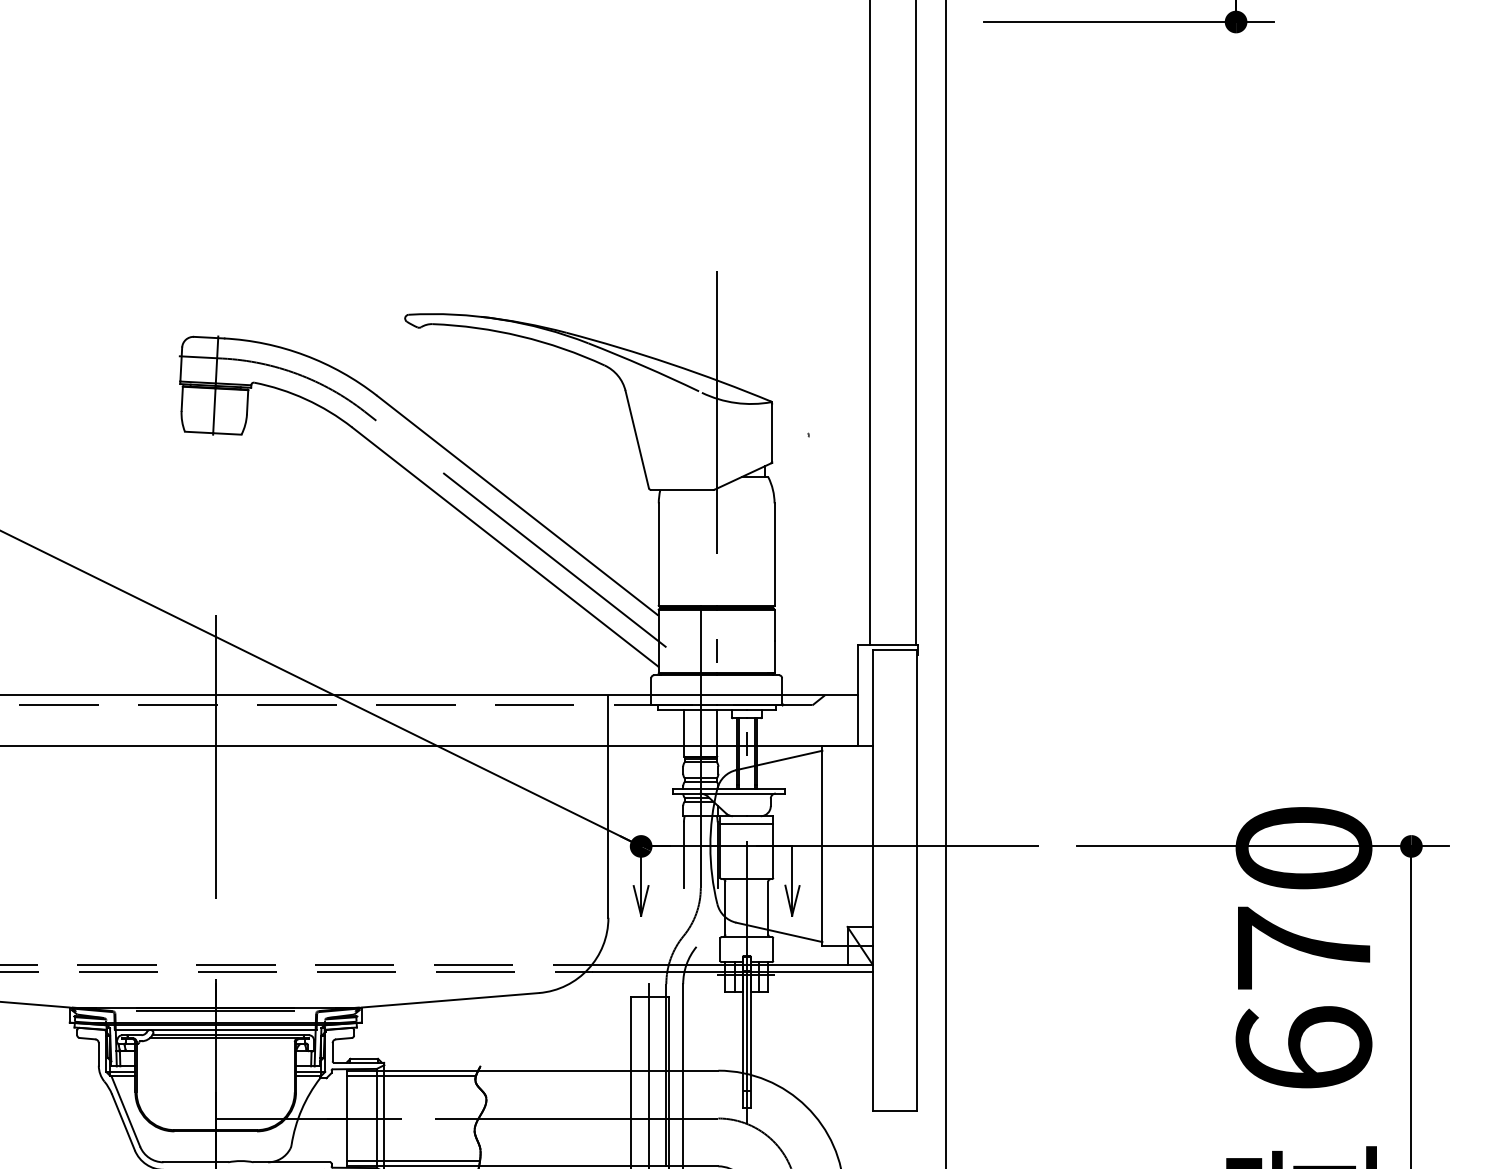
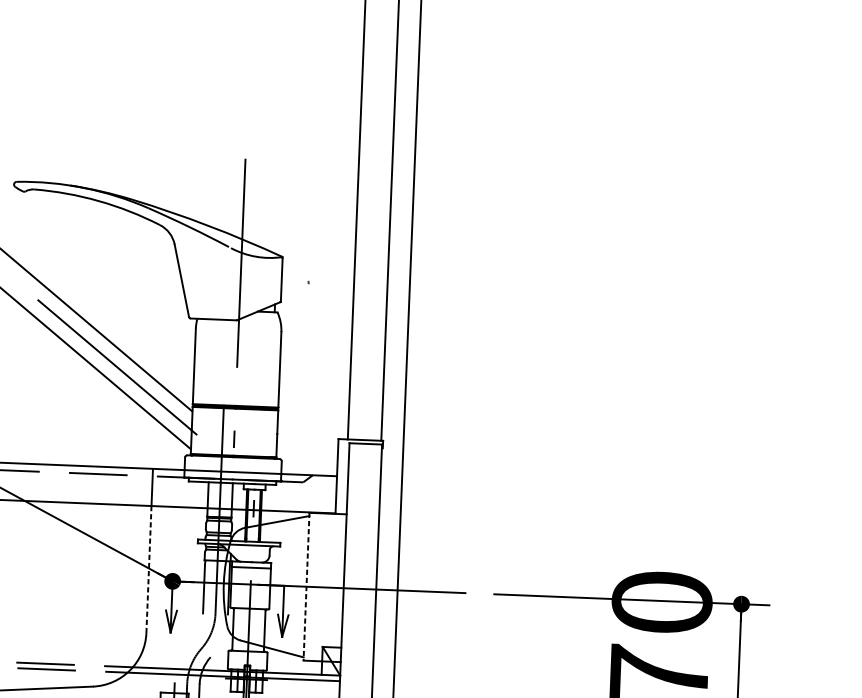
line: (608, 832) -> (148, 570), solid -> dashed
line: (822, 846) -> (306, 586), solid -> dashed

